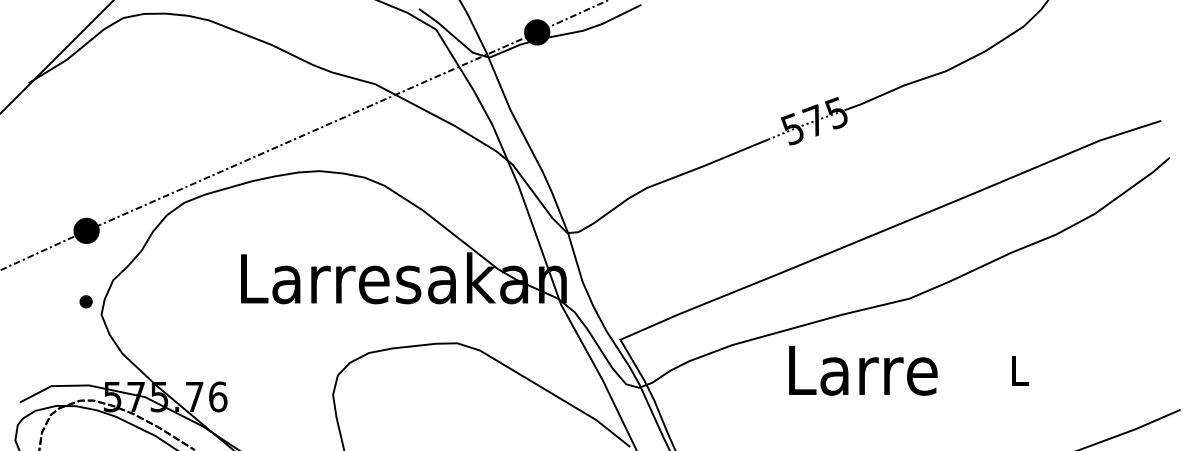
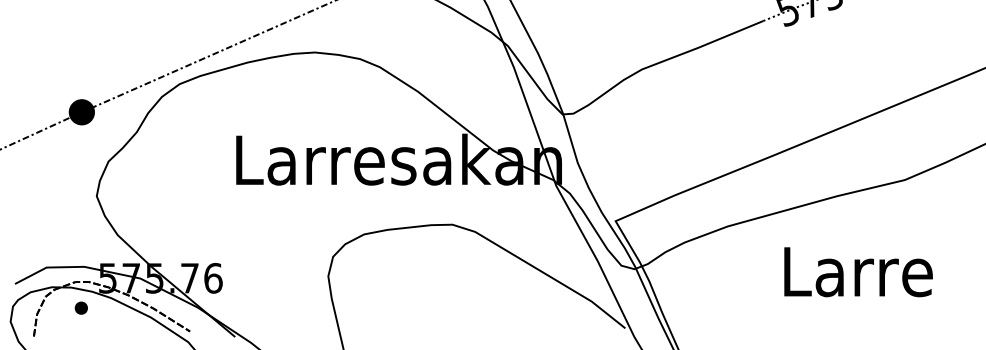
part: (85, 301) -> (80, 307), moved
text: (863, 370) -> (858, 271), moved

